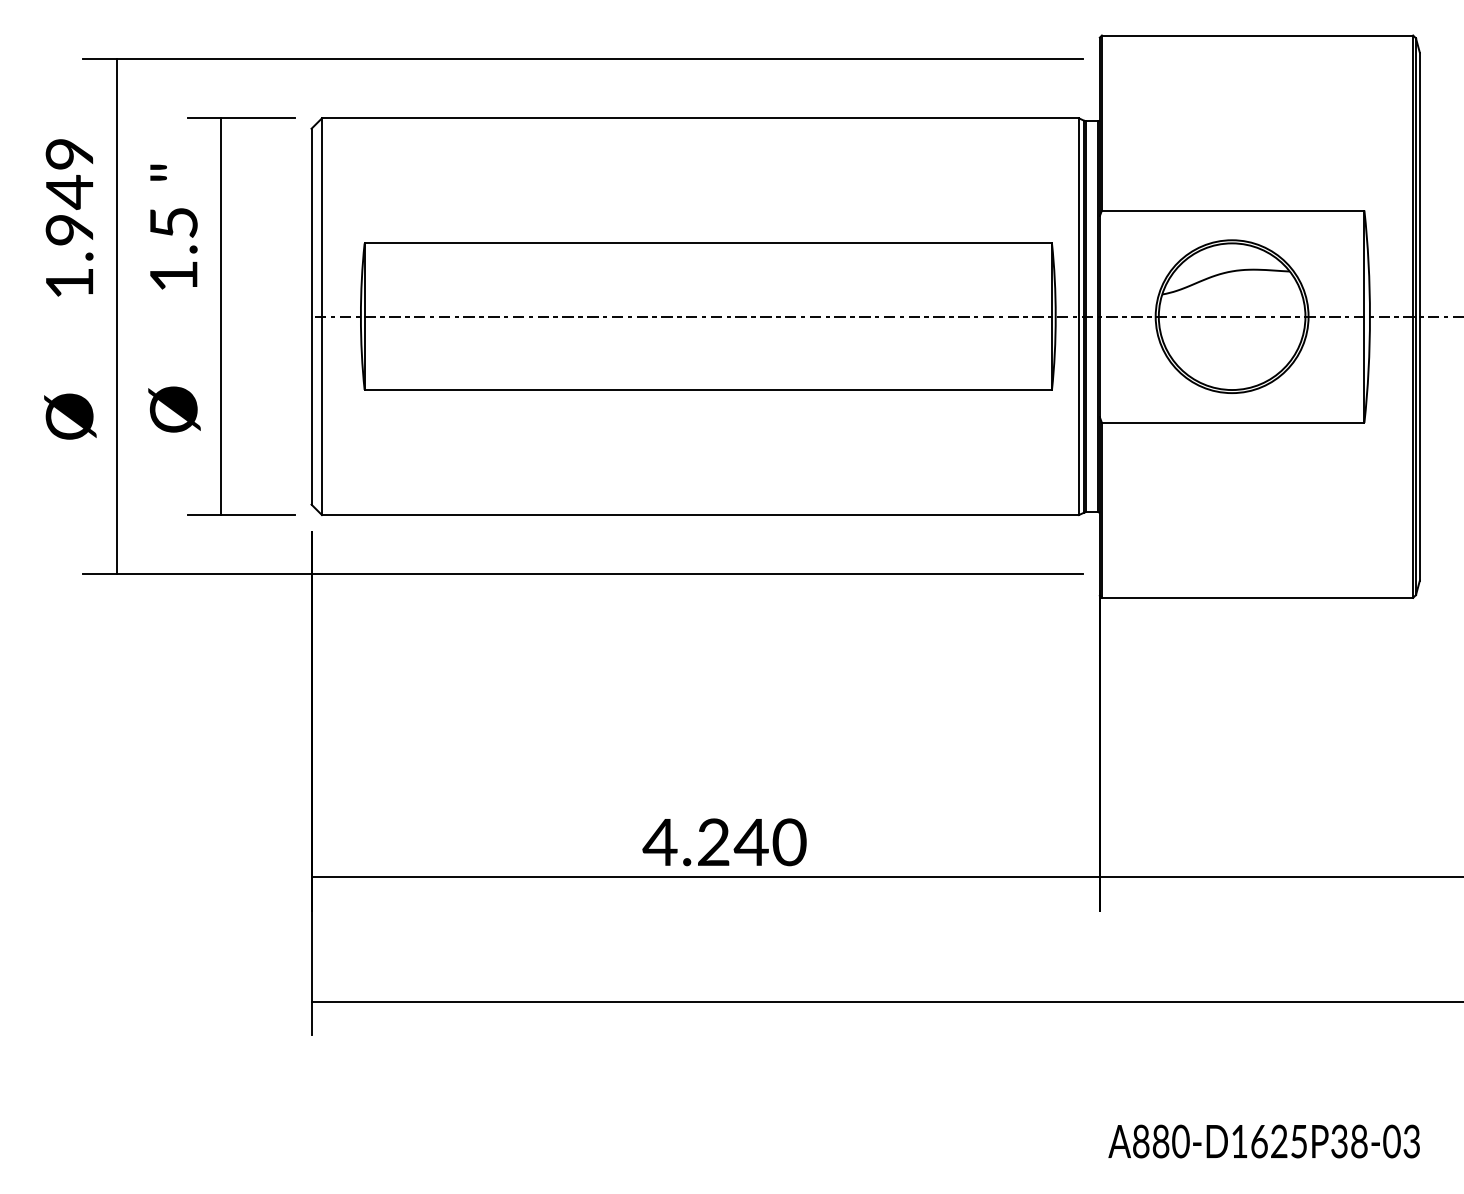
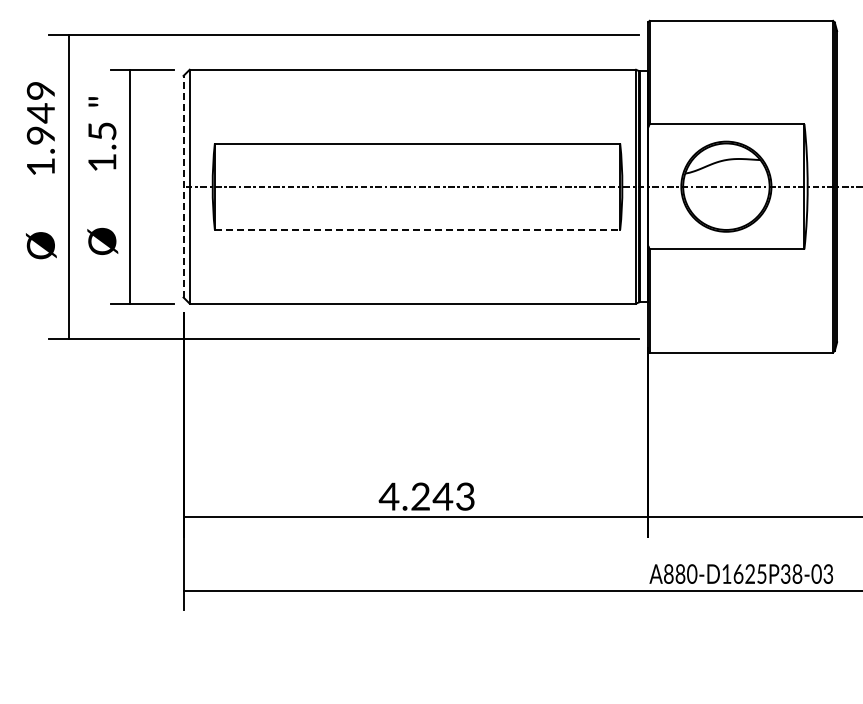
line: (311, 316) -> (183, 186), solid -> dashed
line: (708, 389) -> (417, 229), solid -> dashed
text: (789, 842) -> (465, 496), 4.240 -> 4.243
text: (1262, 1140) -> (740, 573), moved

